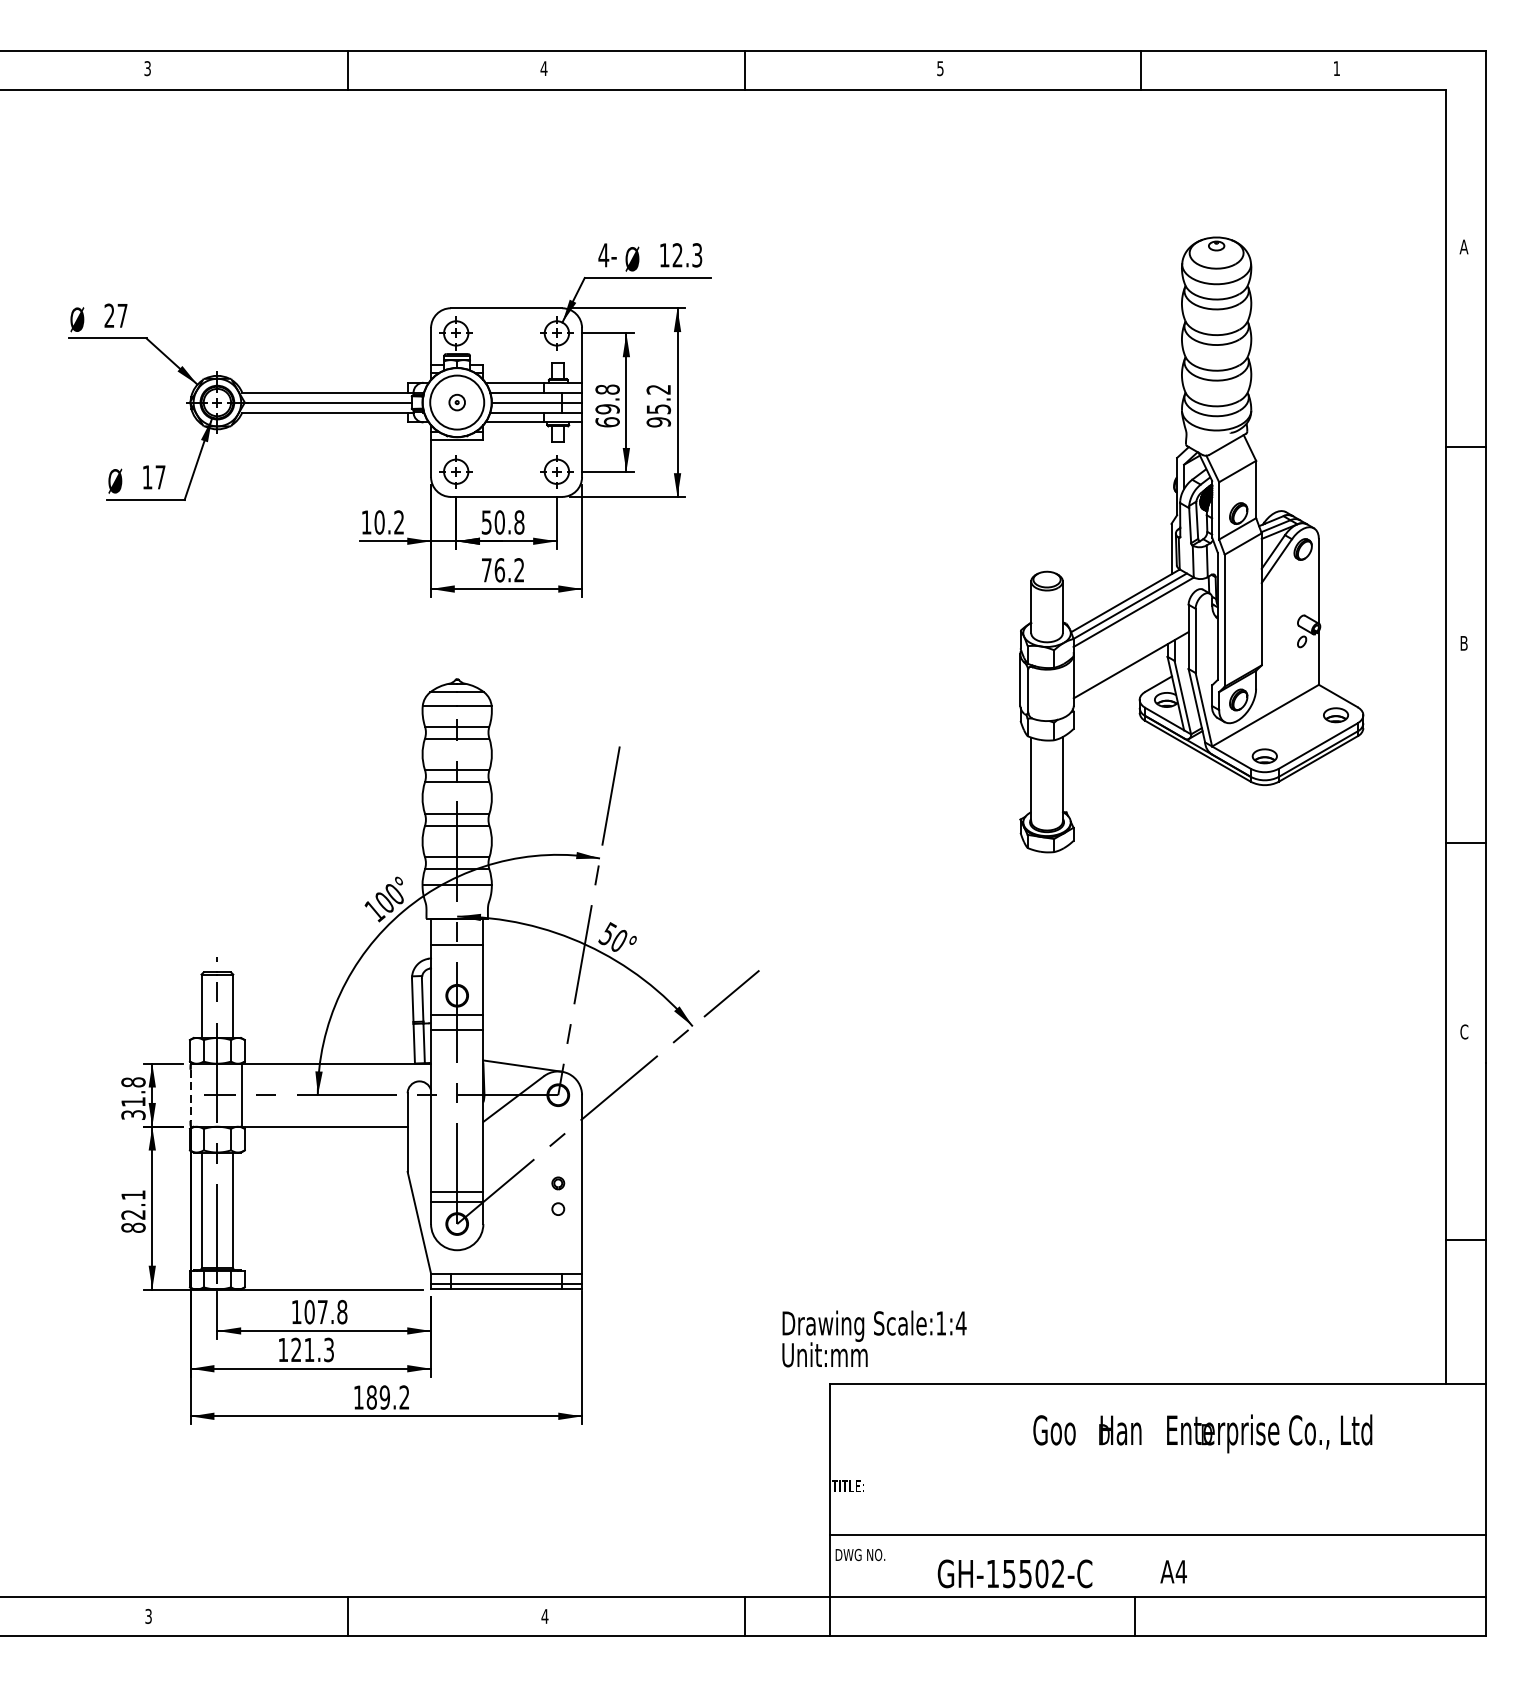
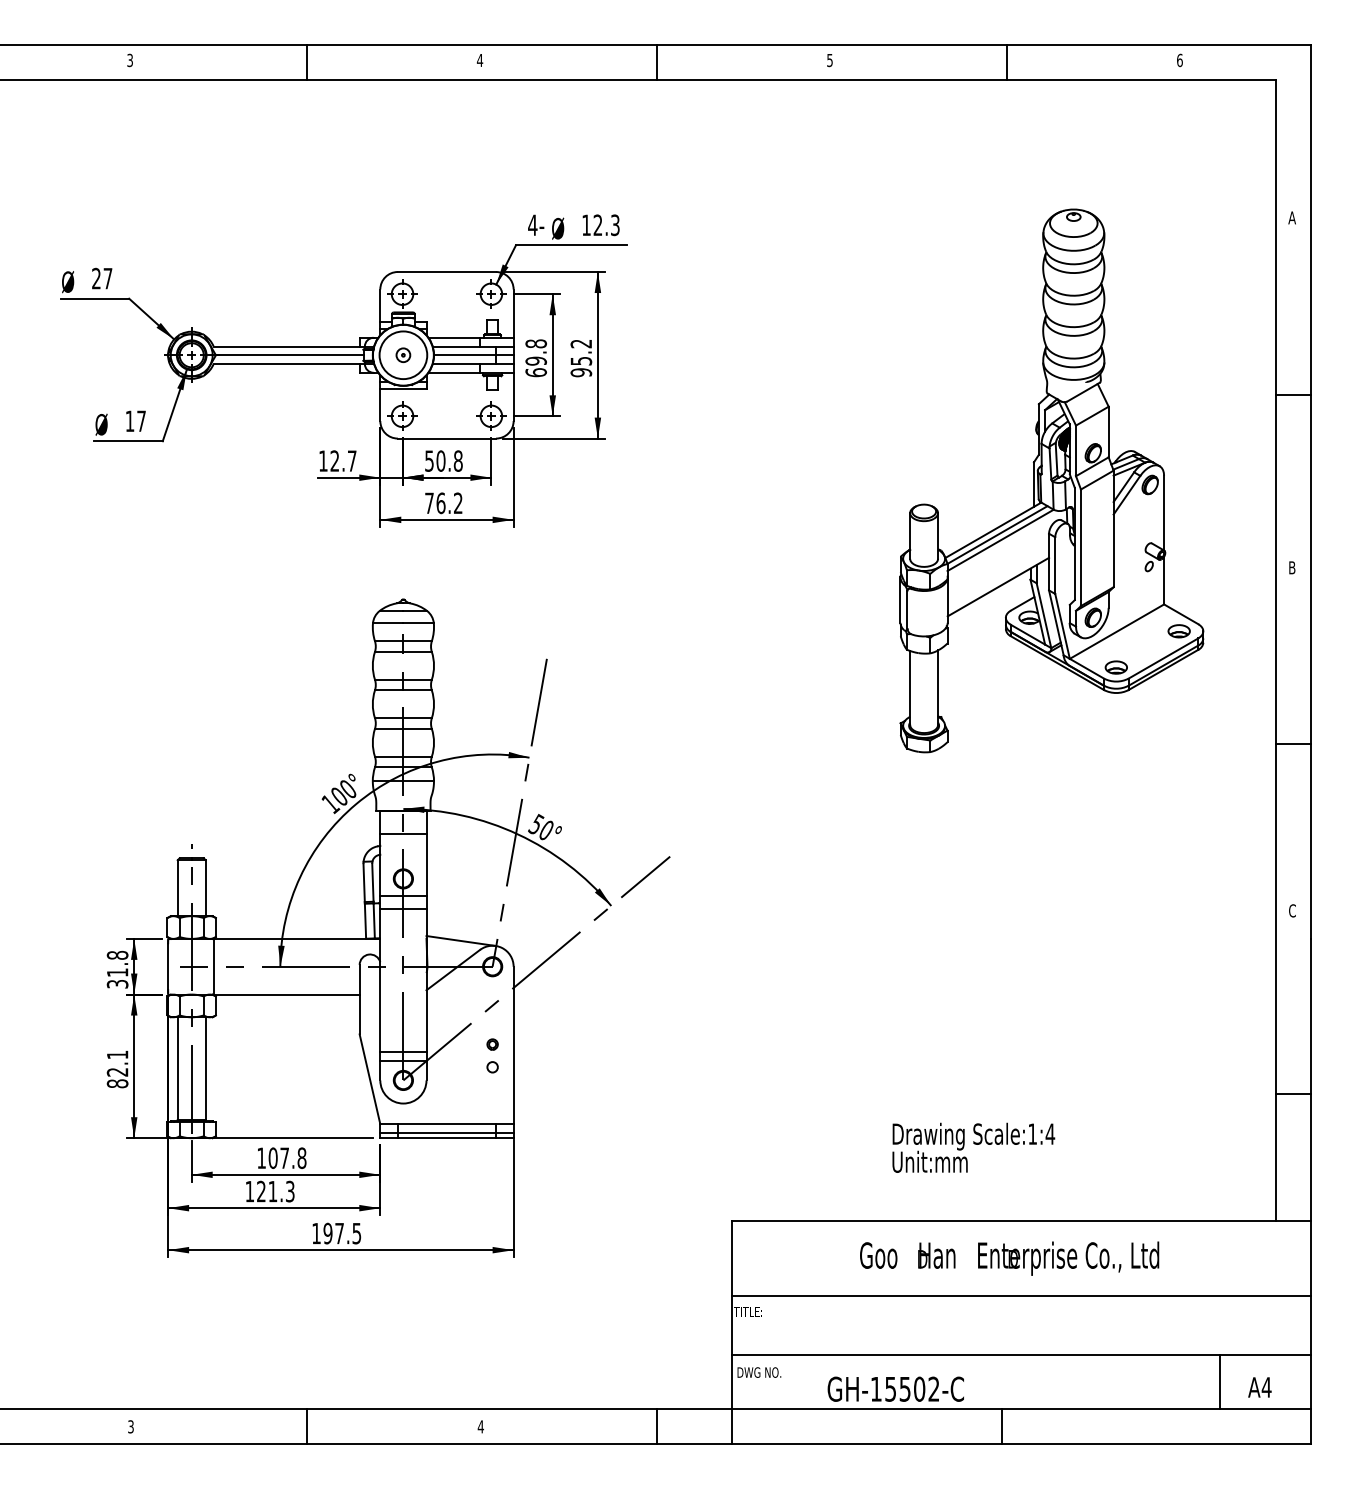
text: (1336, 68) -> (1179, 60), 1 -> 6
text: (389, 521) -> (343, 460), 10.2 -> 12.7
line: (191, 1094) -> (168, 966), dashed -> solid
text: (874, 1338) -> (973, 1147), moved
text: (388, 1397) -> (342, 1233), 189.2 -> 197.5
text: (1202, 1433) -> (1009, 1258), moved
line: (1157, 1467) -> (1021, 1295), added
line: (1382, 1566) -> (1220, 1382), added
text: (1173, 1571) -> (1259, 1387), moved

